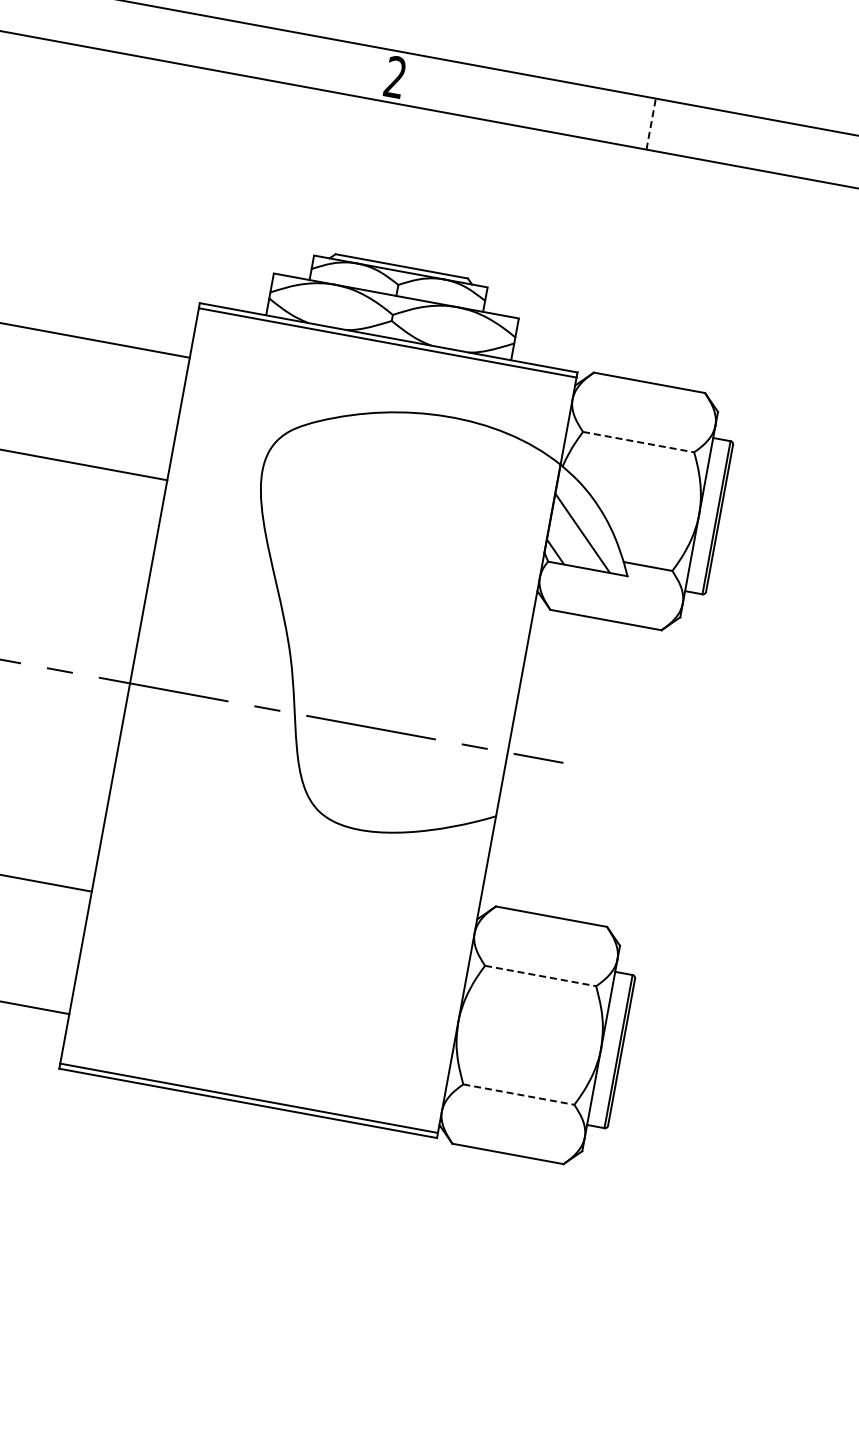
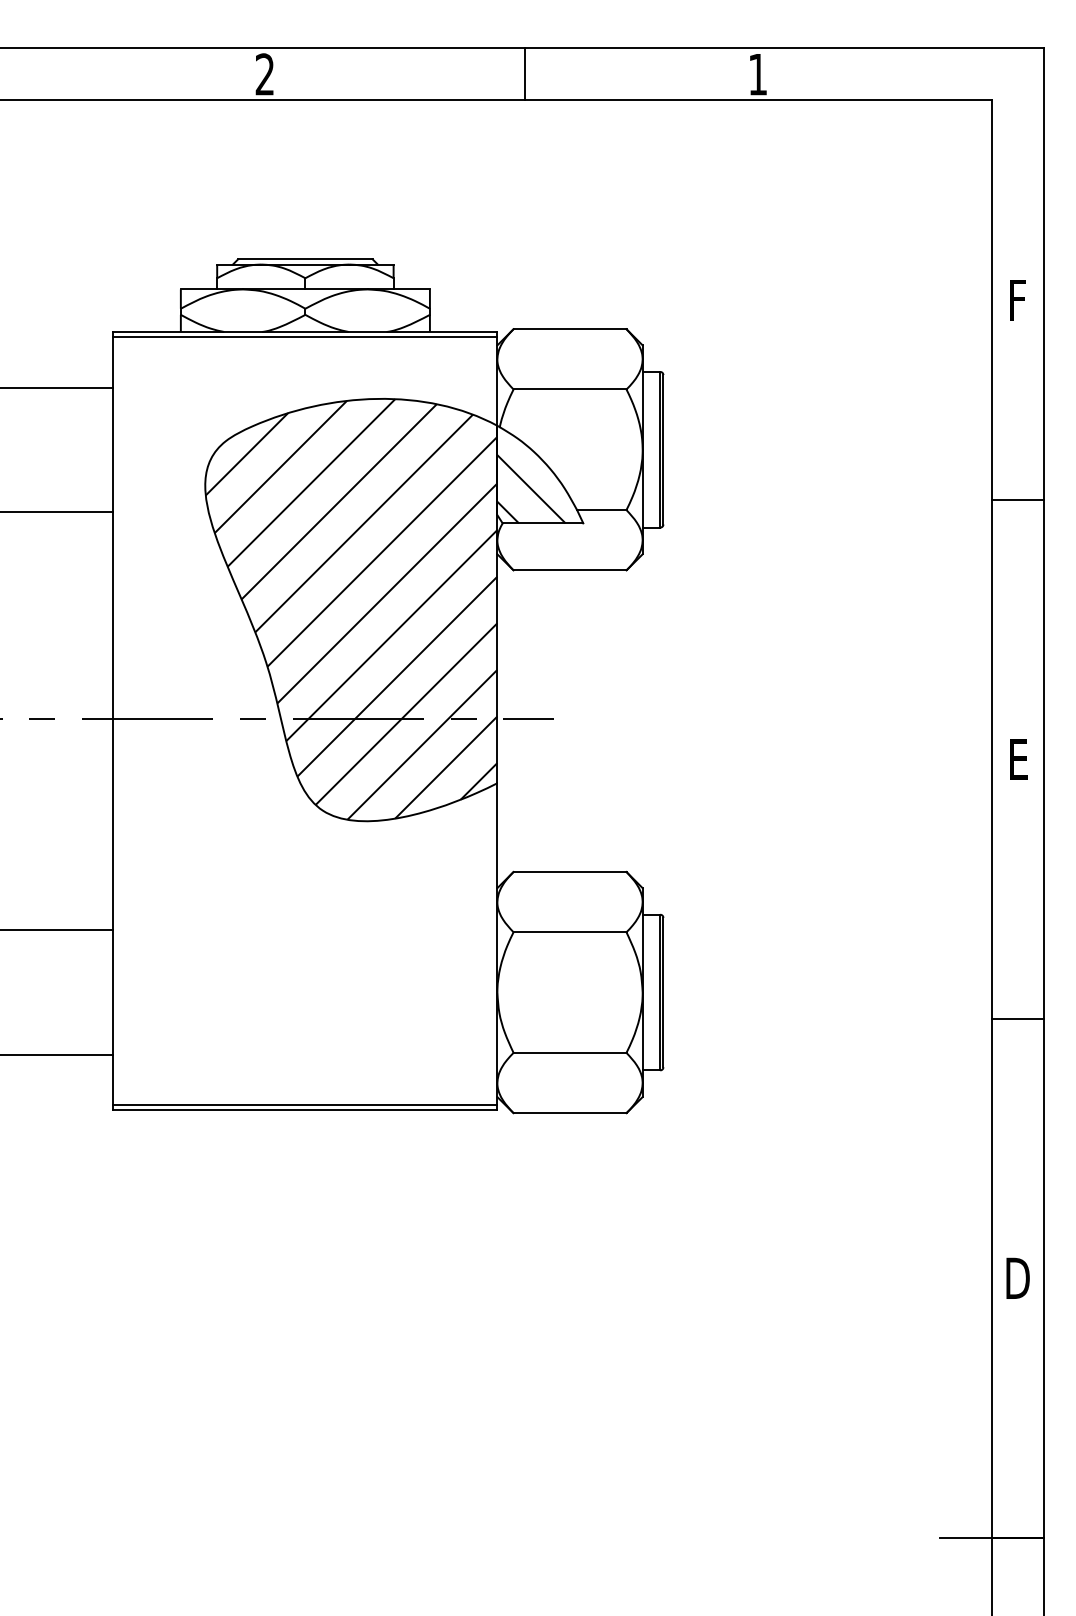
line: (651, 124) -> (525, 74), dashed -> solid
line: (639, 442) -> (570, 389), dashed -> solid
hatch: (383, 619) -> (351, 609), added
line: (541, 976) -> (570, 932), dashed -> solid
line: (519, 1094) -> (570, 1052), dashed -> solid

